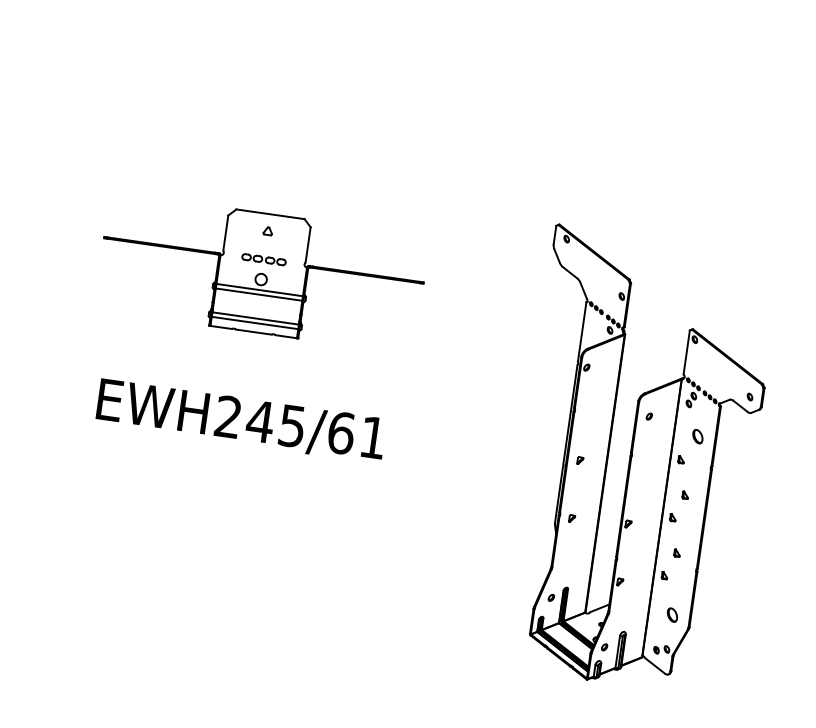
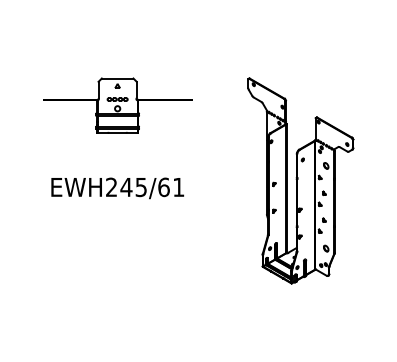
part: (261, 272) -> (117, 105), moved

